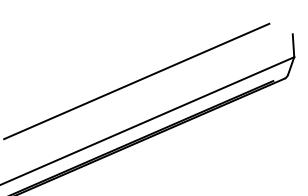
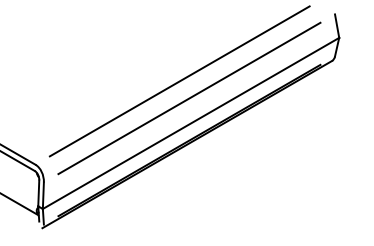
line: (144, 98) -> (189, 98), added

